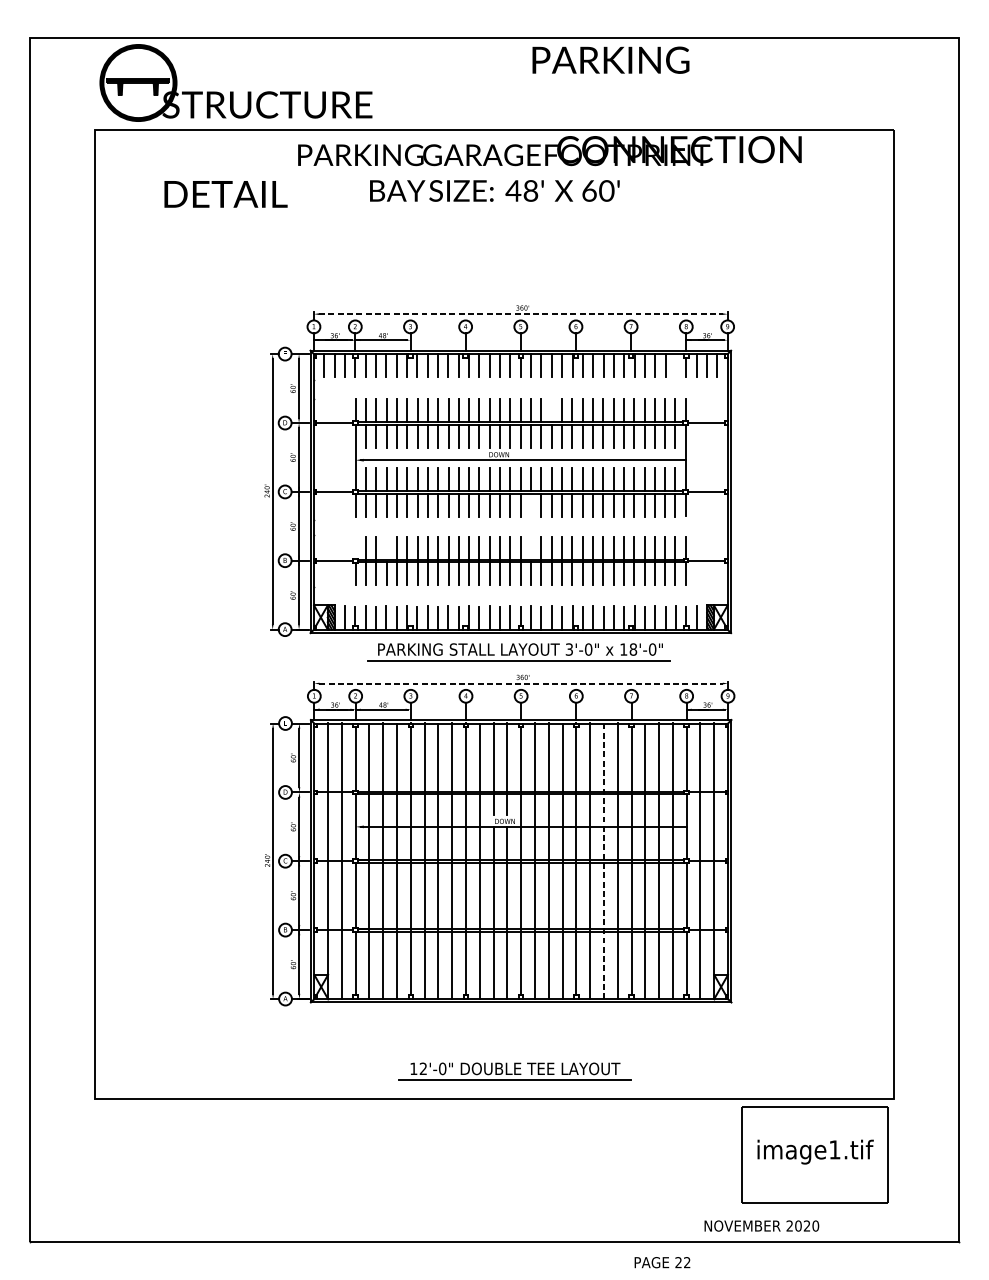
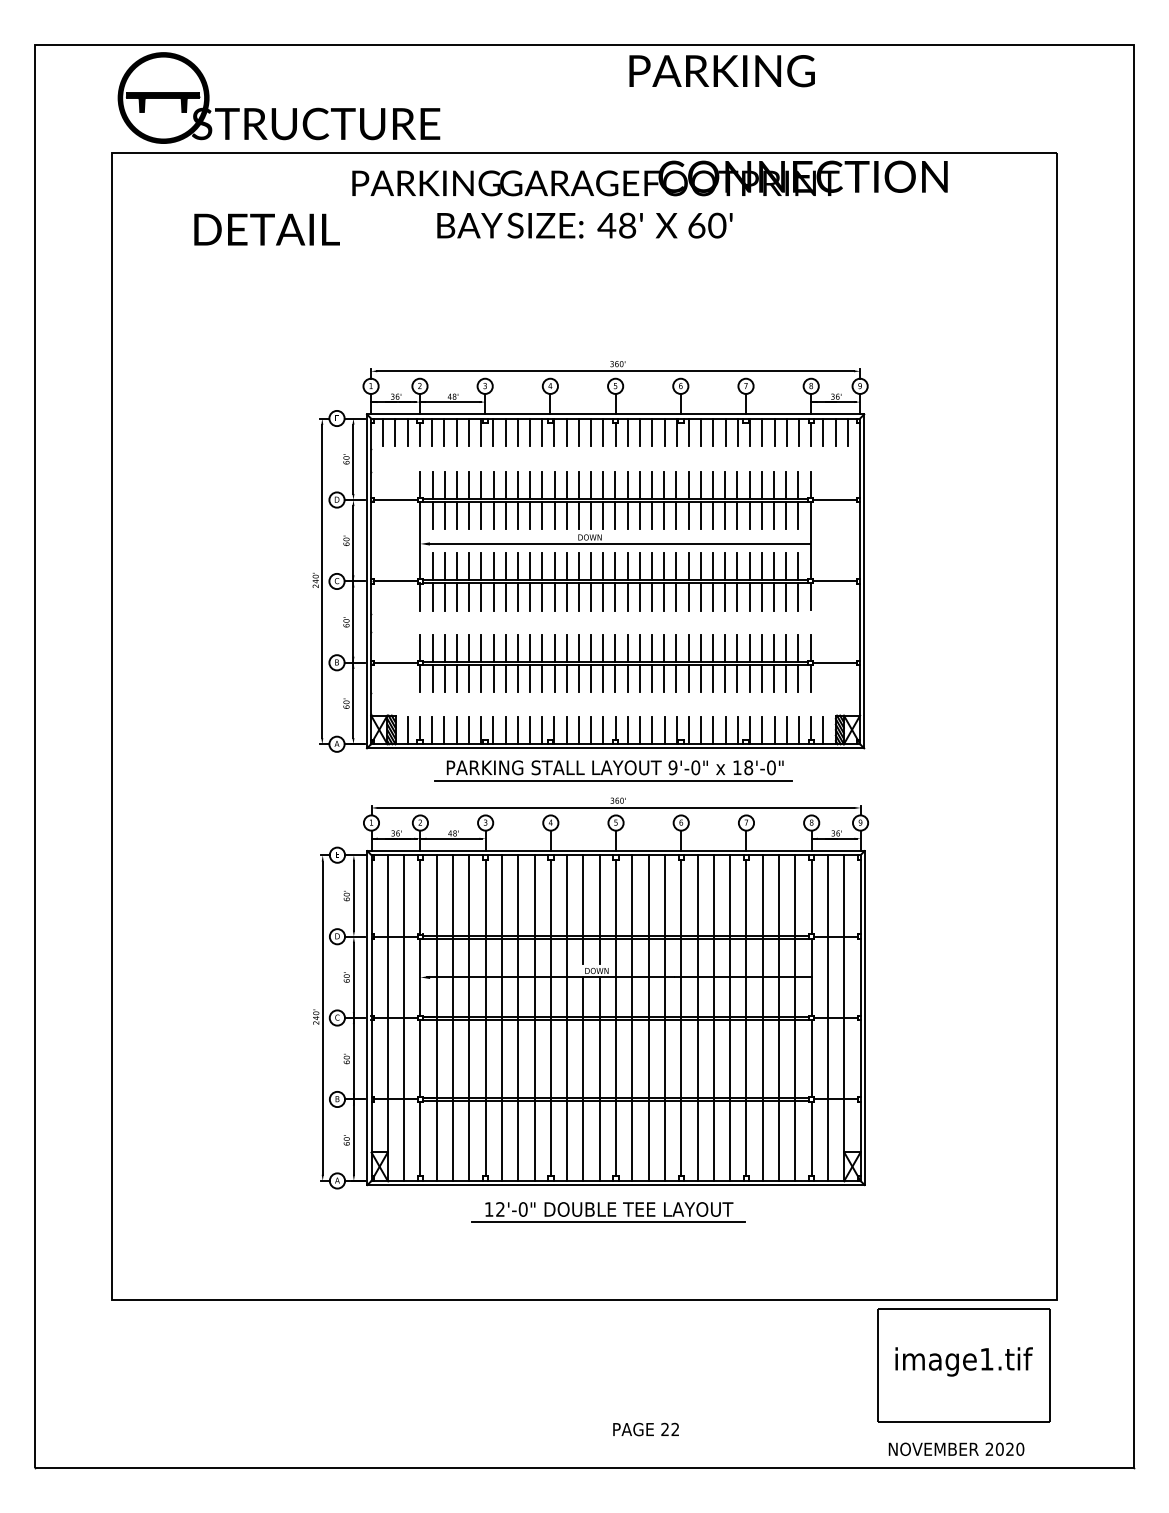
line: (521, 314) -> (616, 371), dashed -> solid
line: (675, 365) -> (798, 431), added
line: (552, 410) -> (652, 485), added
line: (530, 504) -> (627, 596), added
line: (355, 547) -> (420, 647), added
line: (387, 547) -> (457, 647), added
line: (530, 547) -> (627, 647), added
text: (568, 649) -> (672, 767), 3'-0" -> 9'-0"
line: (521, 683) -> (616, 807), dashed -> solid
line: (603, 861) -> (713, 1018), dashed -> solid
part: (514, 1071) -> (608, 1212), moved
text: (761, 1225) -> (956, 1448), moved
text: (661, 1262) -> (645, 1429), moved

